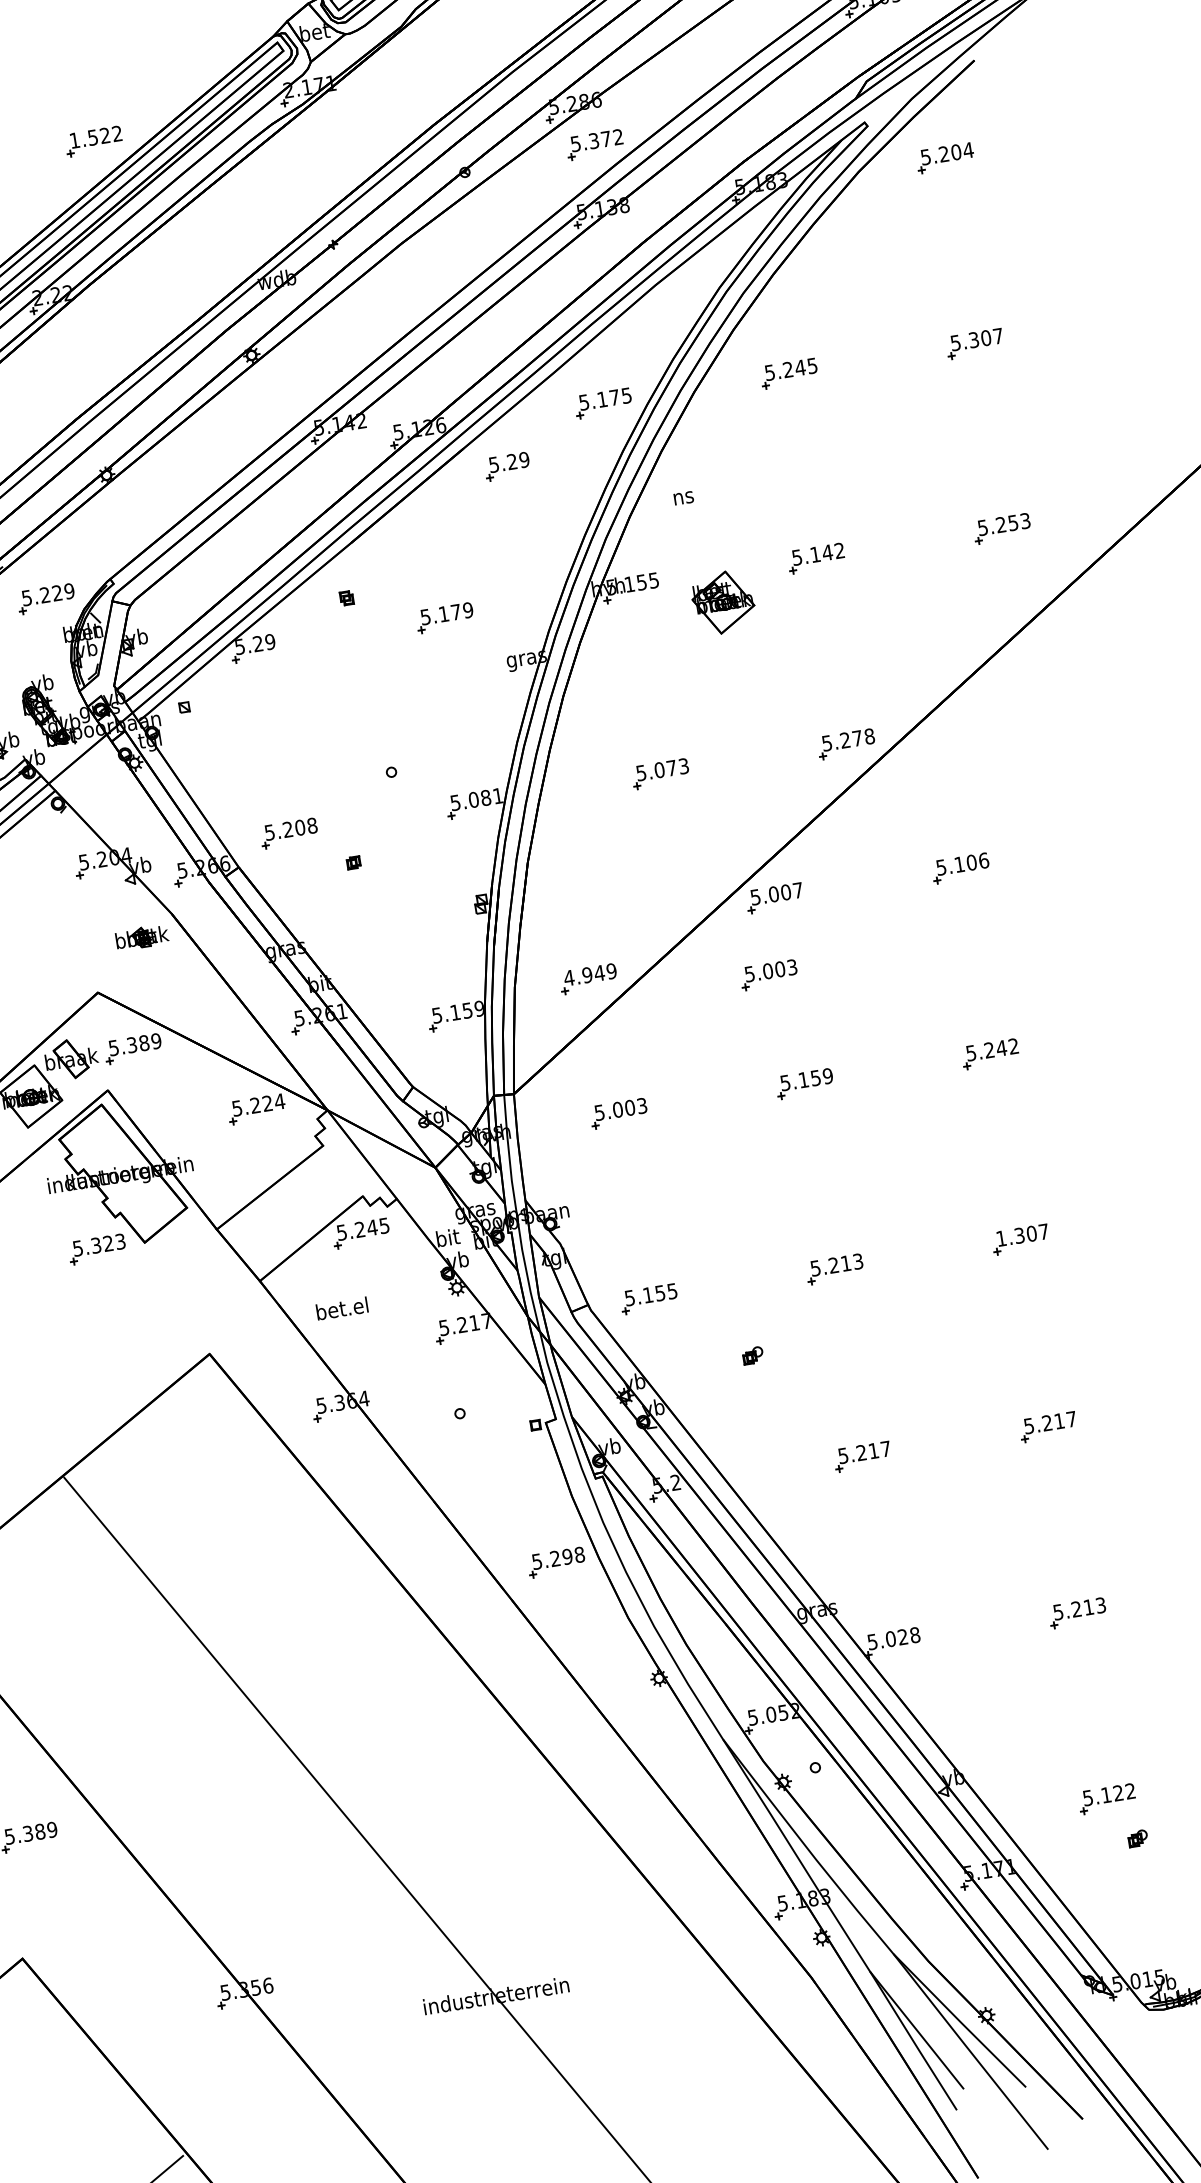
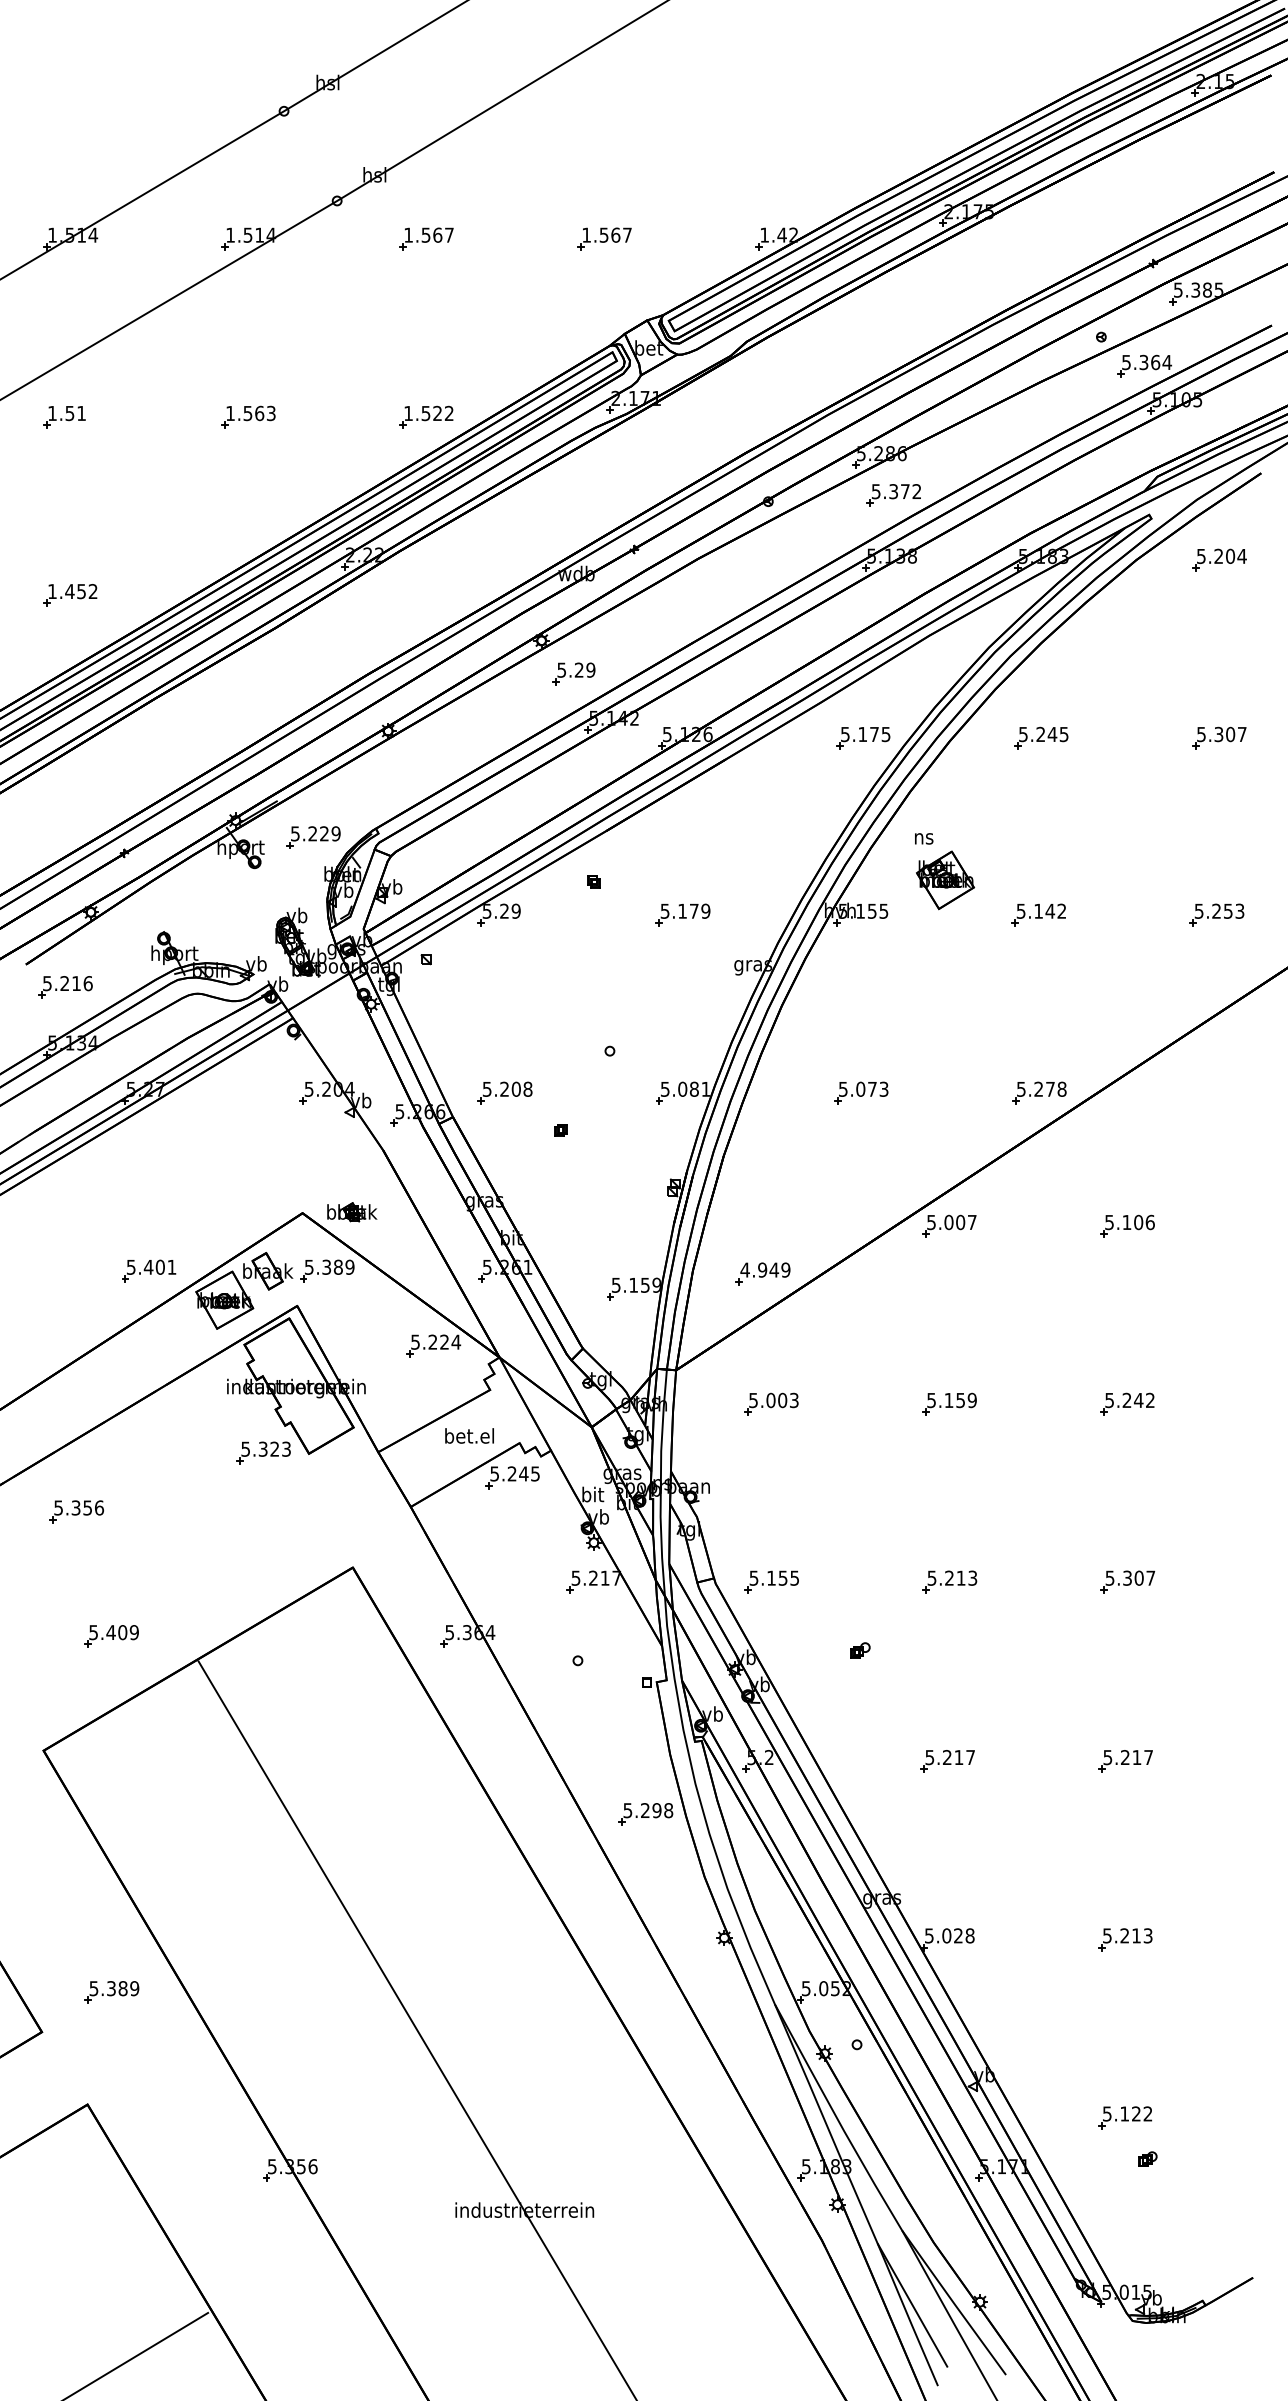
part: (506, 466) -> (573, 673), moved
part: (723, 602) -> (945, 880), moved
part: (142, 937) -> (352, 1212), moved
part: (769, 974) -> (932, 1296), removed
text: (1000, 1237) -> (1109, 1577), 1.307 -> 5.307
text: (342, 1308) -> (469, 1435), moved

